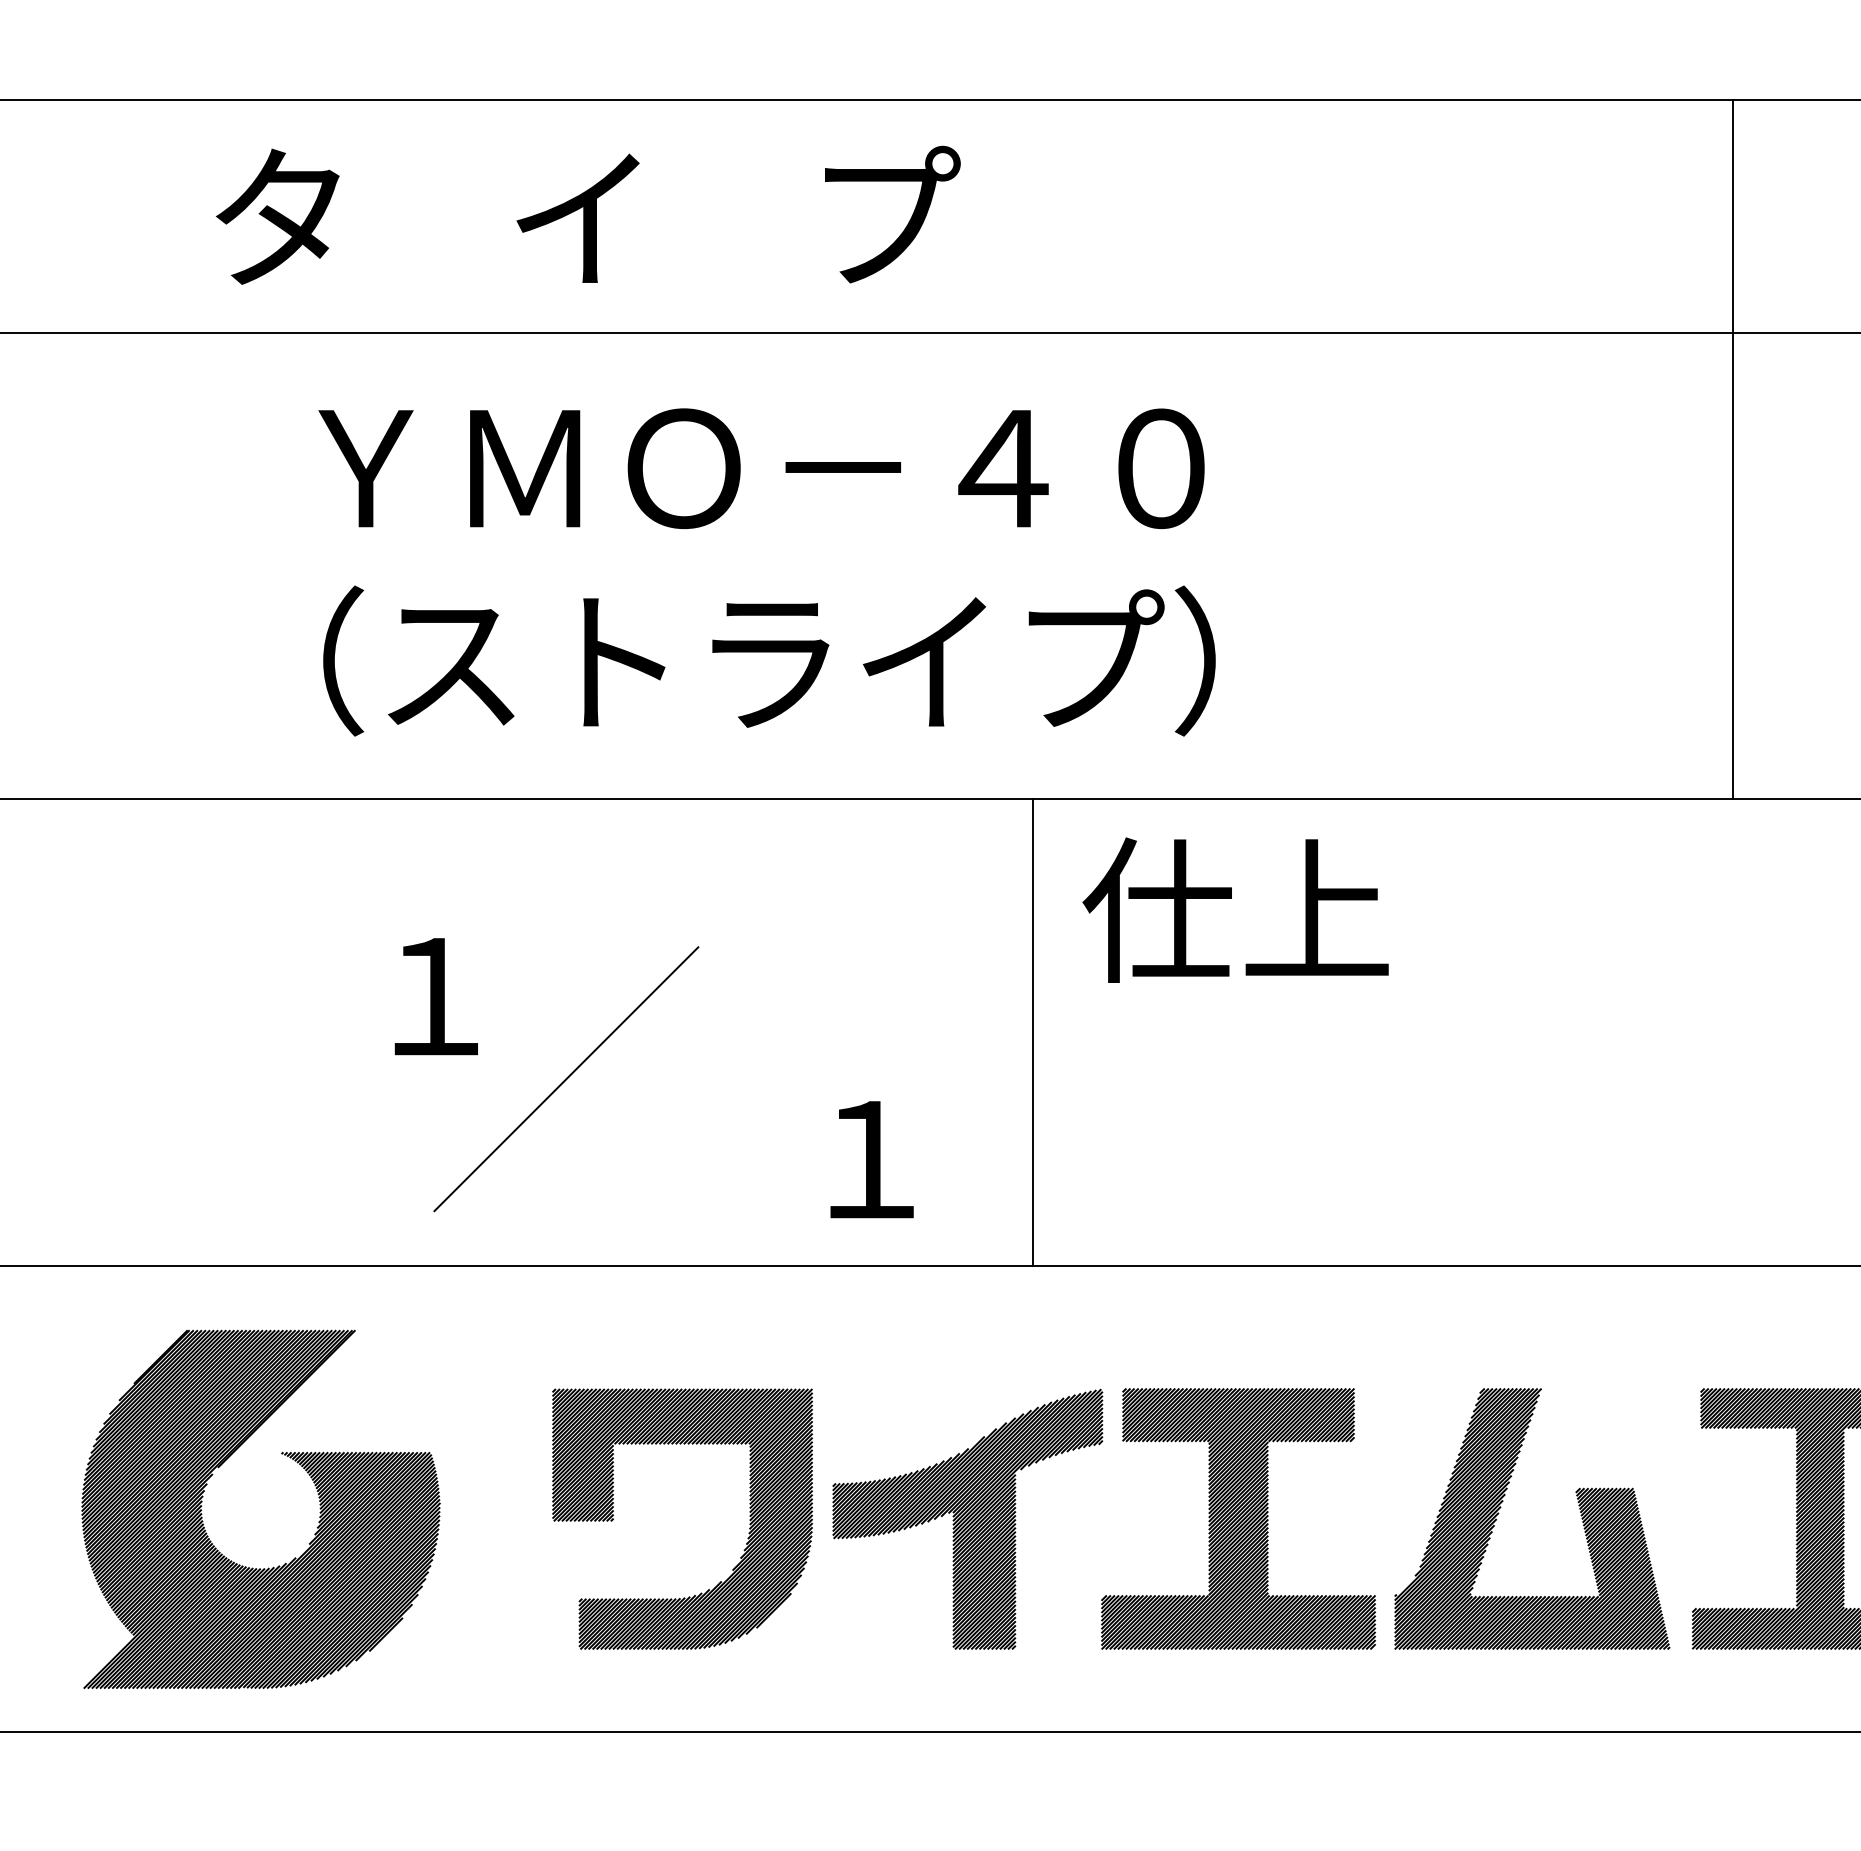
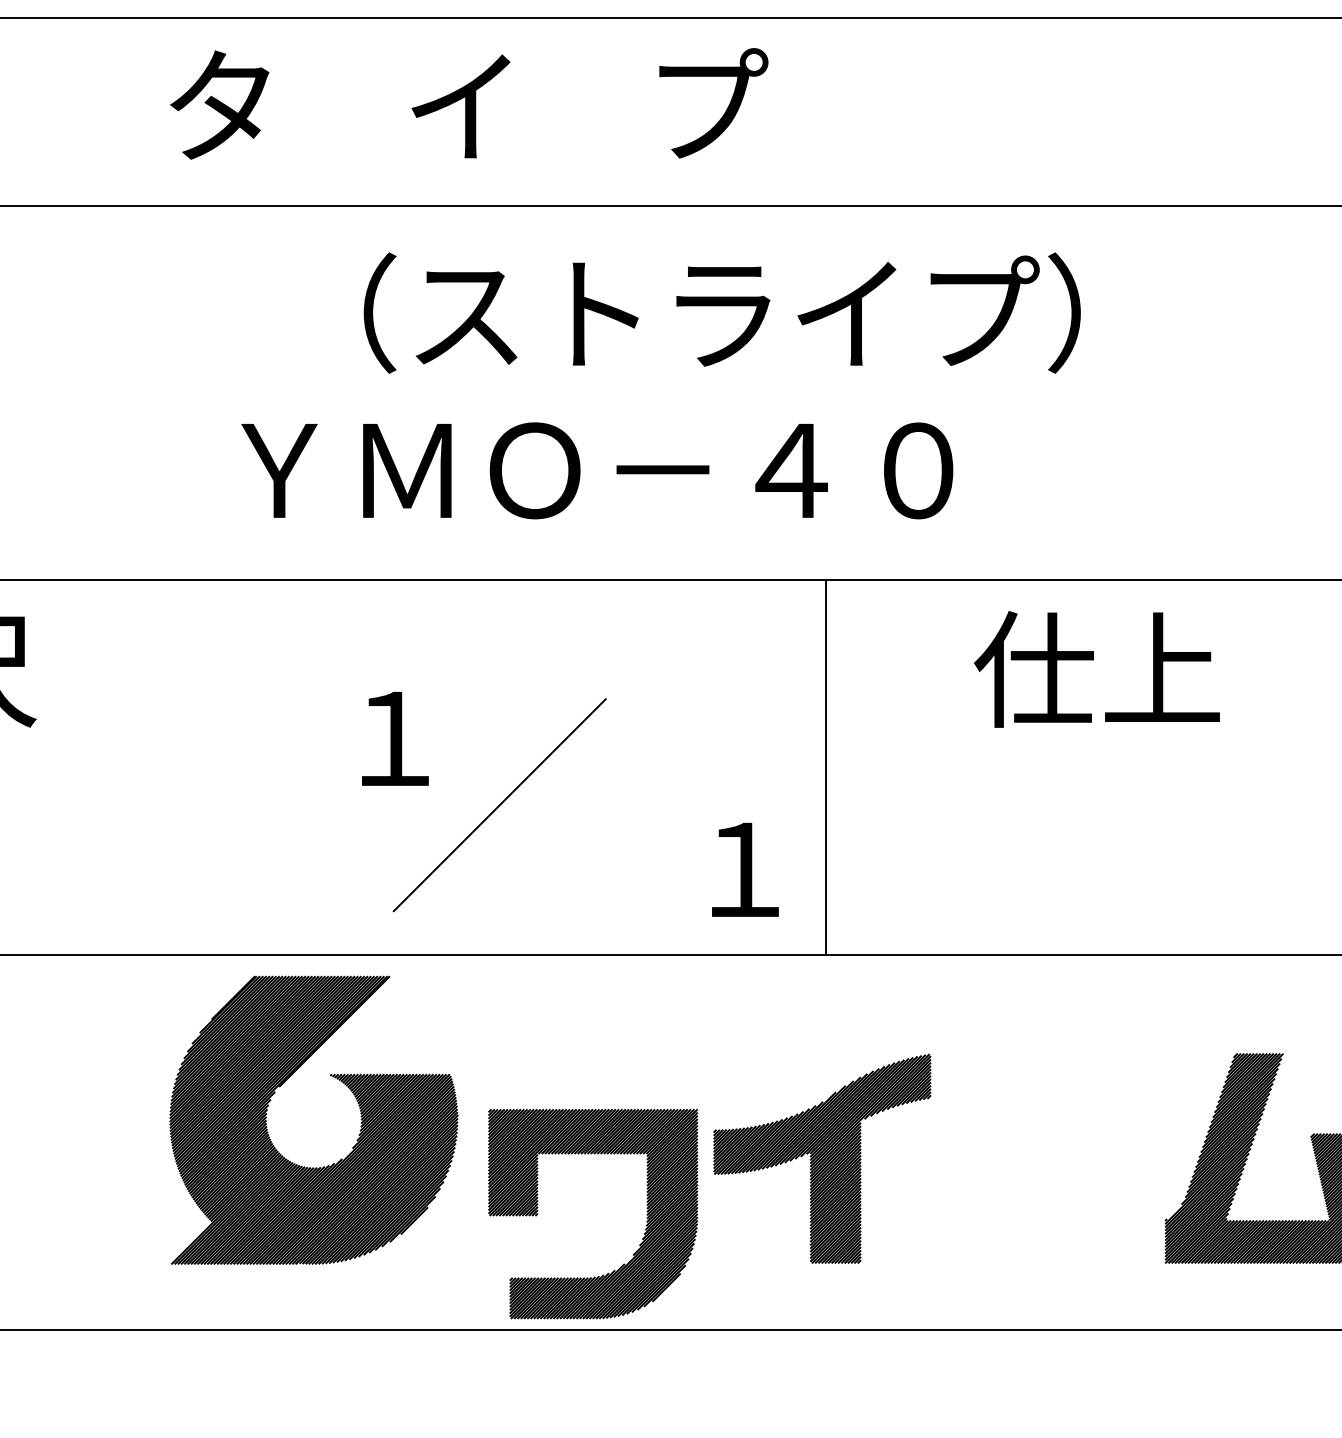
text: (588, 214) -> (469, 103), moved
text: (803, 466) -> (690, 312), ＹＭＯ－４０ -> （ストライプ）
text: (729, 660) -> (630, 468), （ストライプ） -> ＹＭＯ－４０
text: (1235, 909) -> (1096, 668), moved
line: (1032, 1032) -> (826, 767), moved
part: (281, 1454) -> (330, 1076), moved
part: (1238, 1518) -> (1039, 1158), removed
part: (749, 1519) -> (646, 1214), moved

